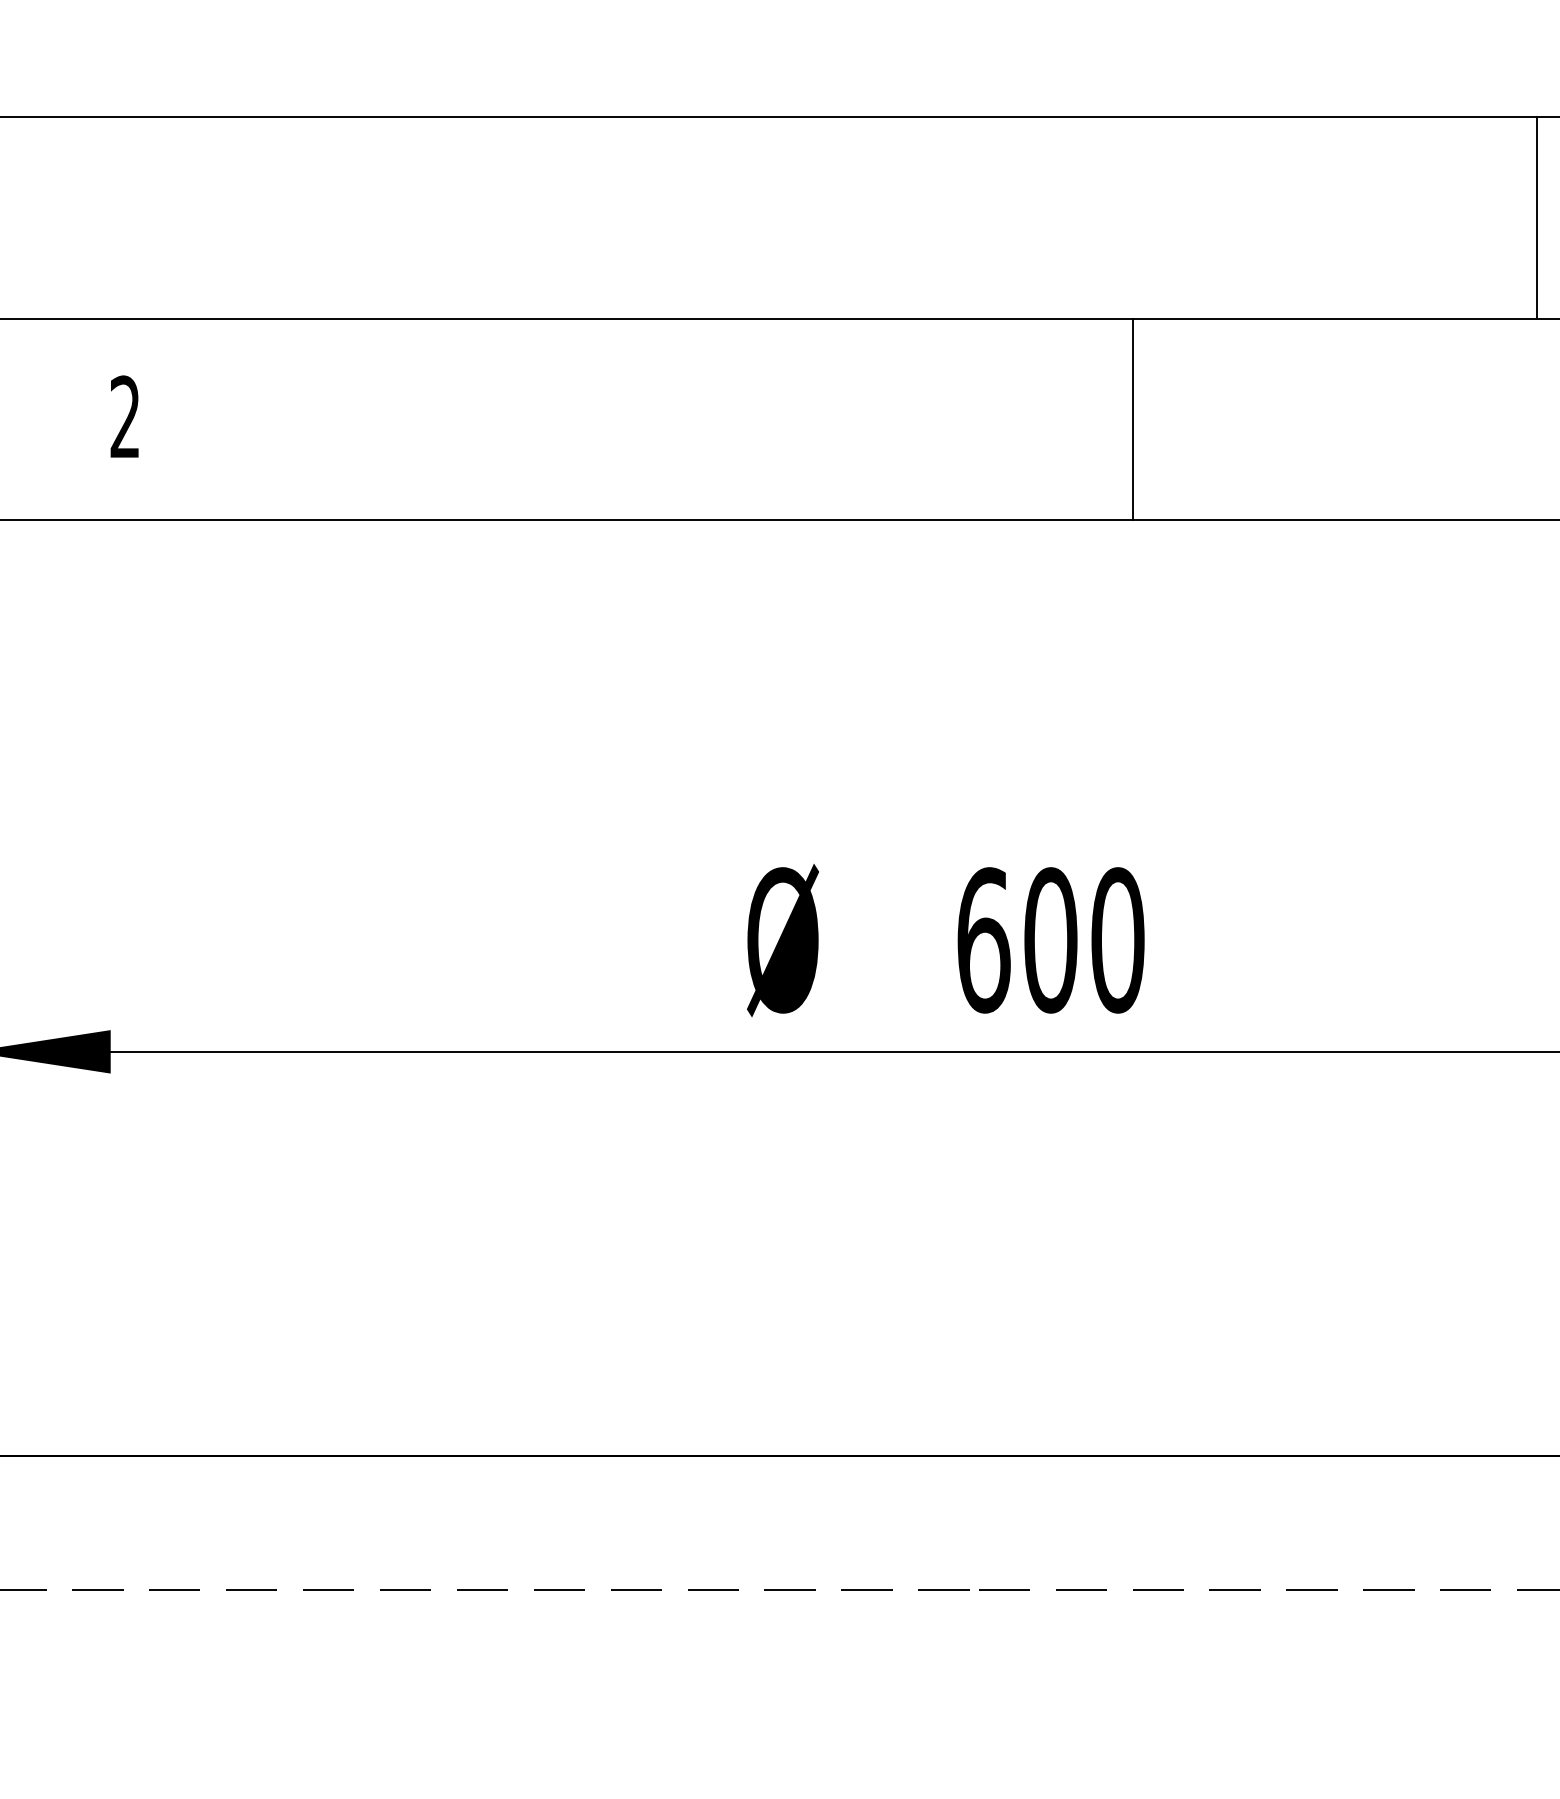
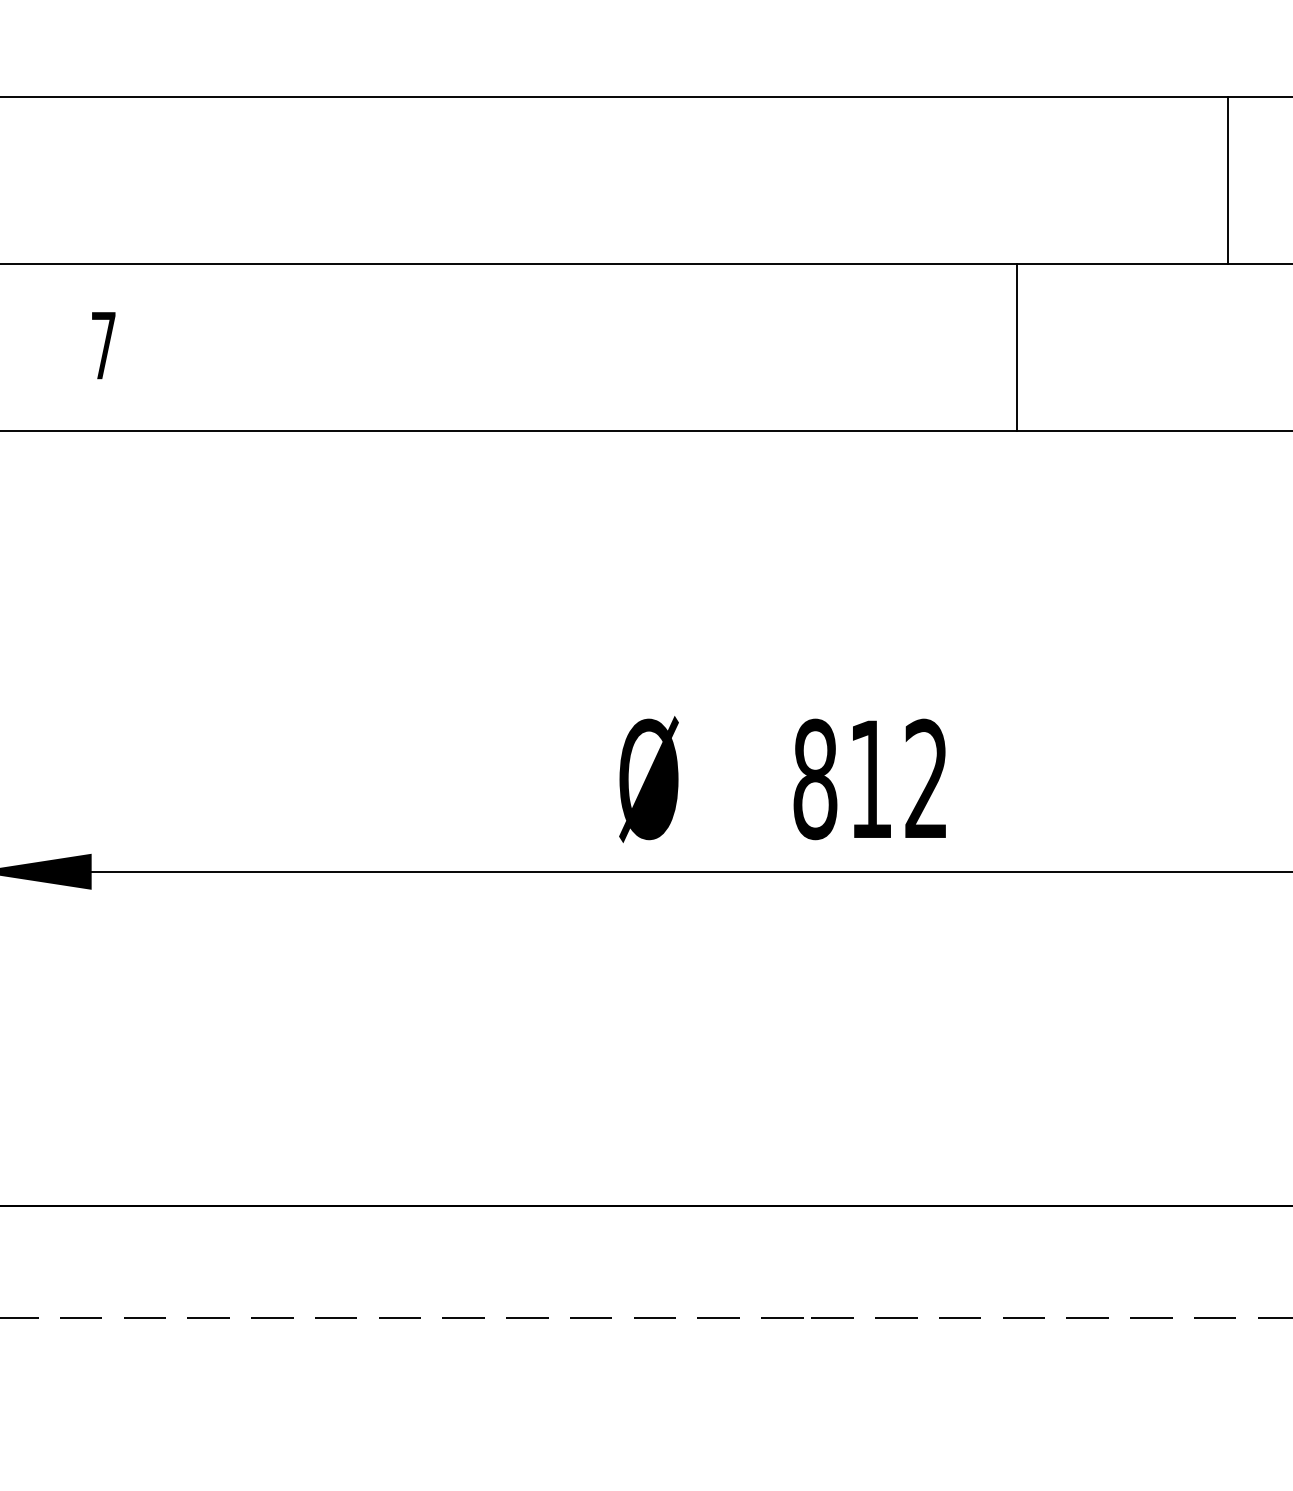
line: (1537, 217) -> (1228, 180), moved
text: (124, 416) -> (103, 345), 2 -> 7
line: (1133, 419) -> (1016, 347), moved
text: (1050, 940) -> (870, 779), 600 -> 812

